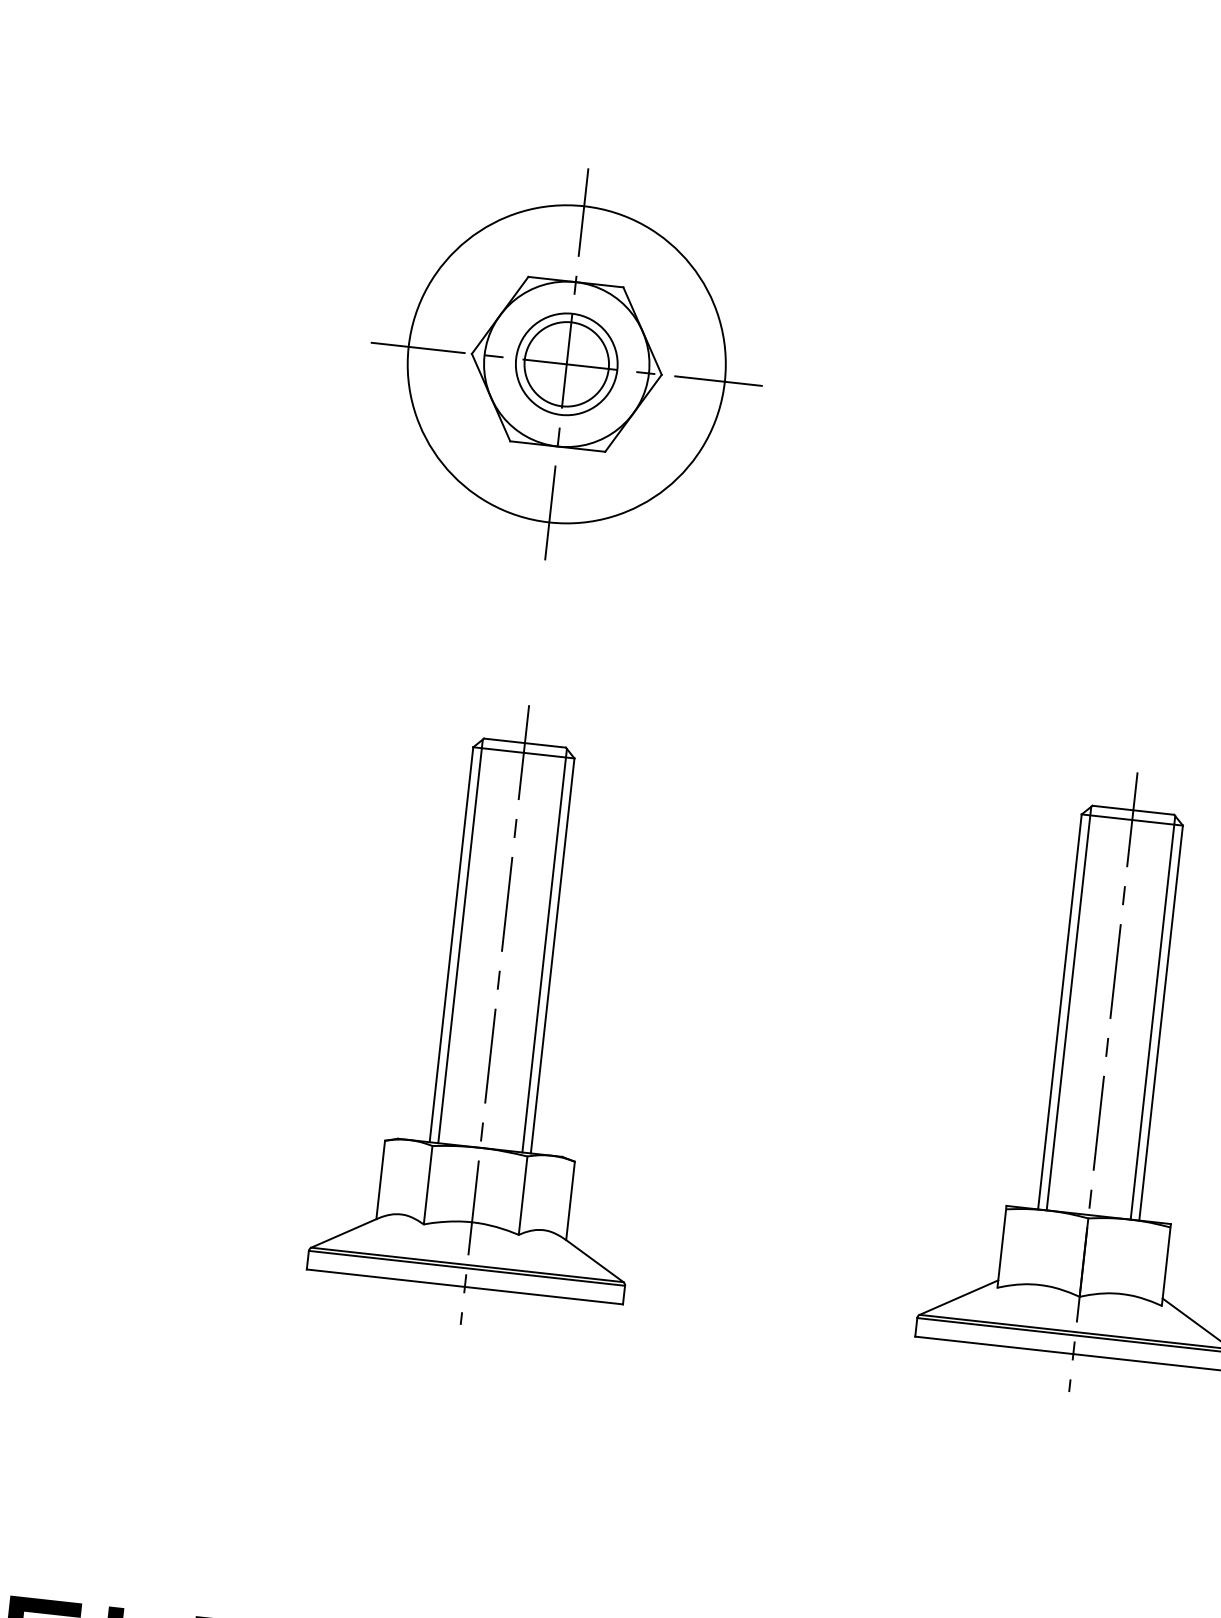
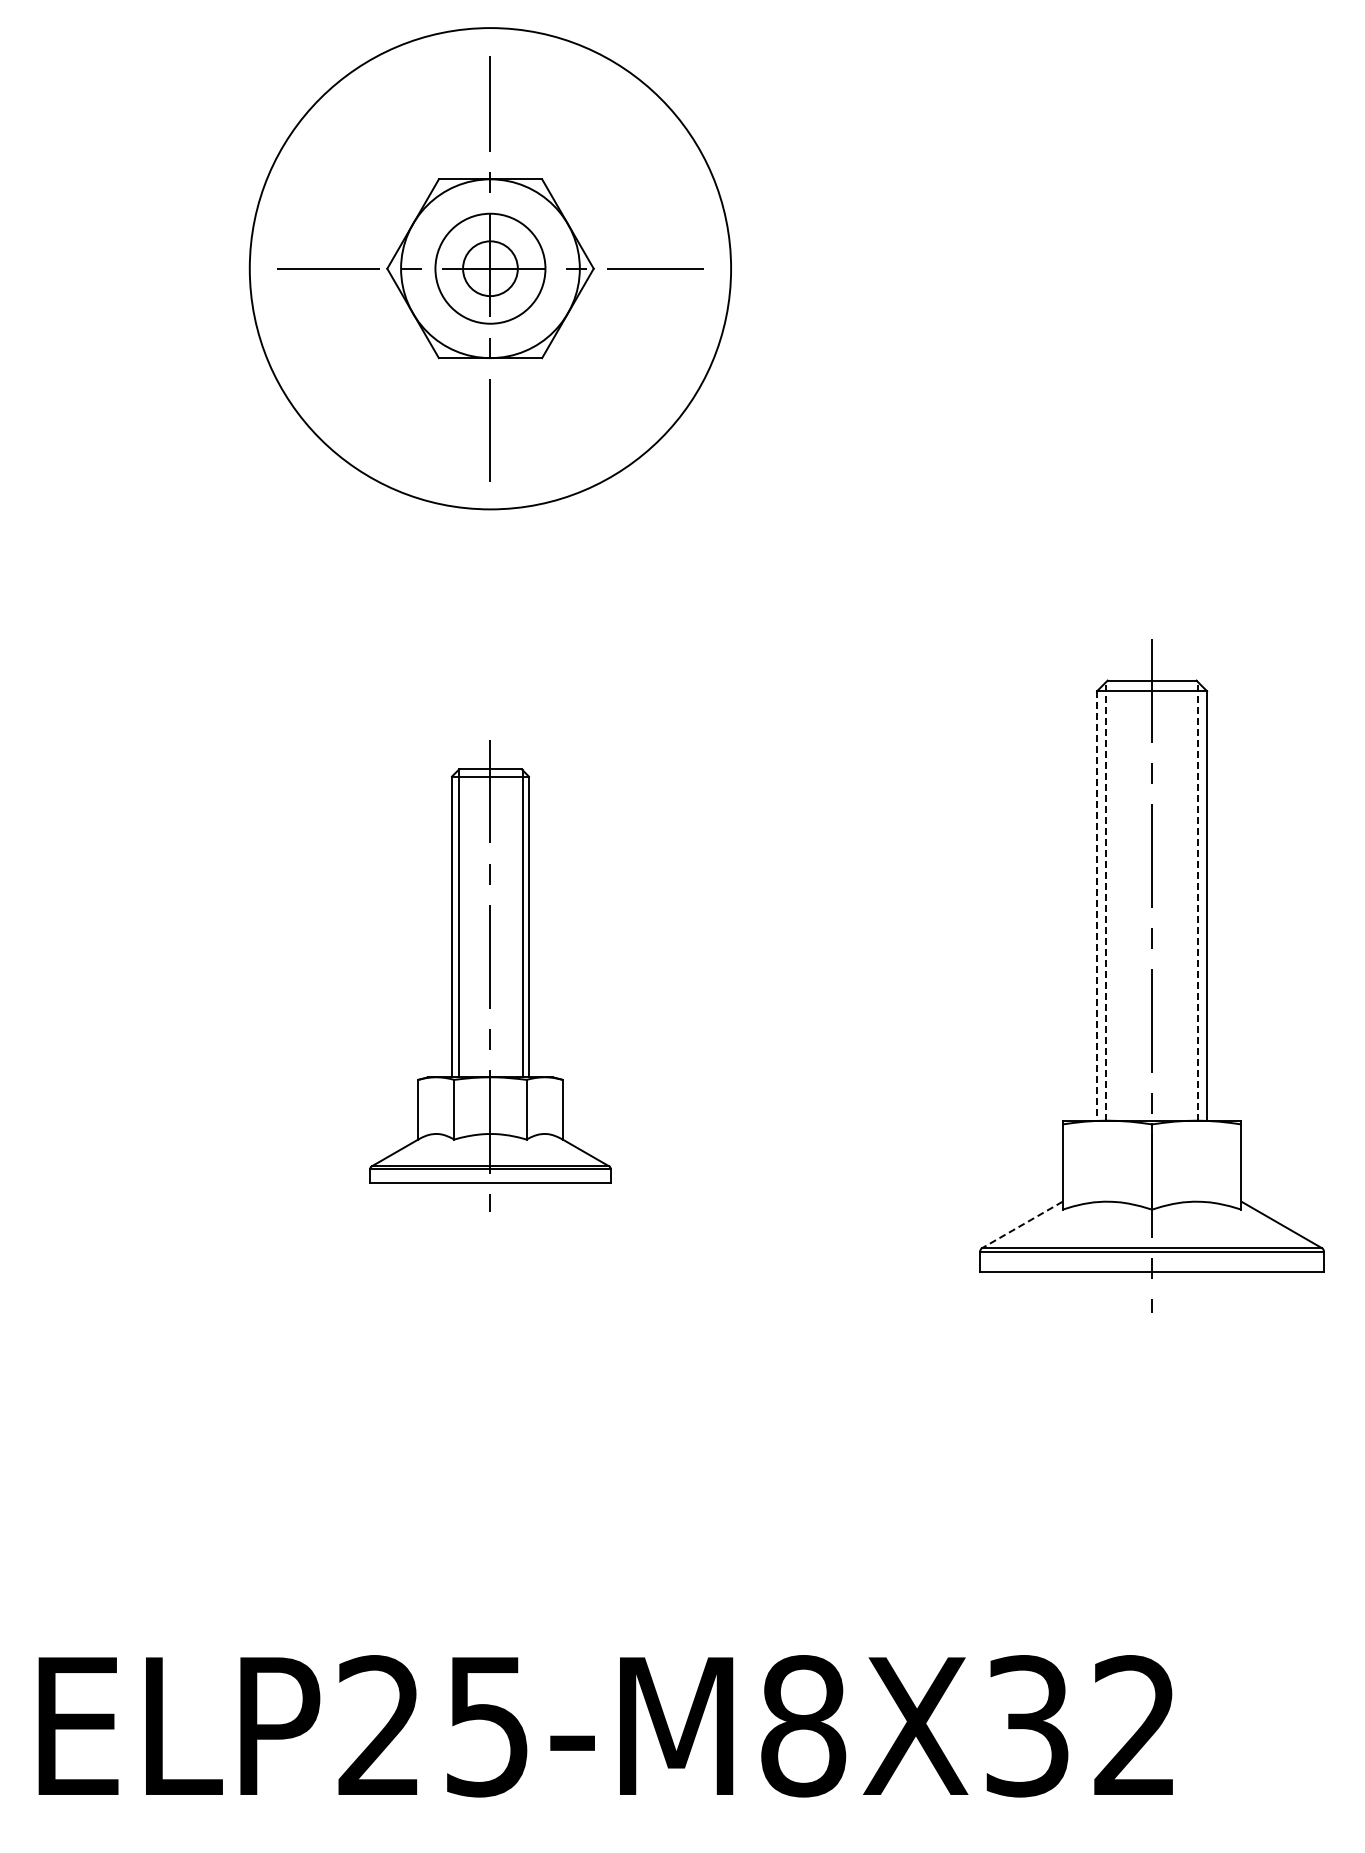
circle: (566, 364) -> (490, 268), size x0.6
circle: (566, 364) -> (490, 268), size x1.4
line: (1069, 1007) -> (1106, 900), solid -> dashed
line: (1060, 1011) -> (1097, 905), solid -> dashed
part: (495, 1014) -> (490, 975), size x0.7
line: (1152, 1017) -> (1197, 900), solid -> dashed
line: (958, 1298) -> (1022, 1225), solid -> dashed

